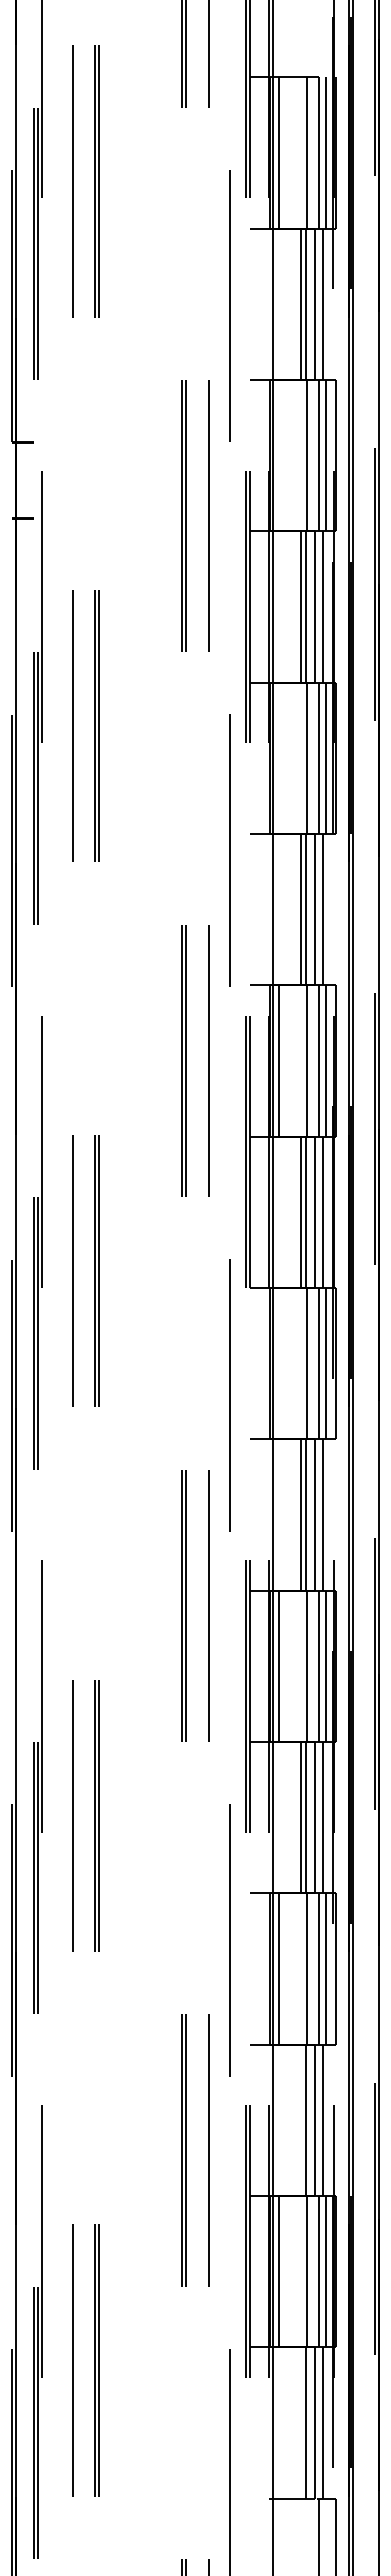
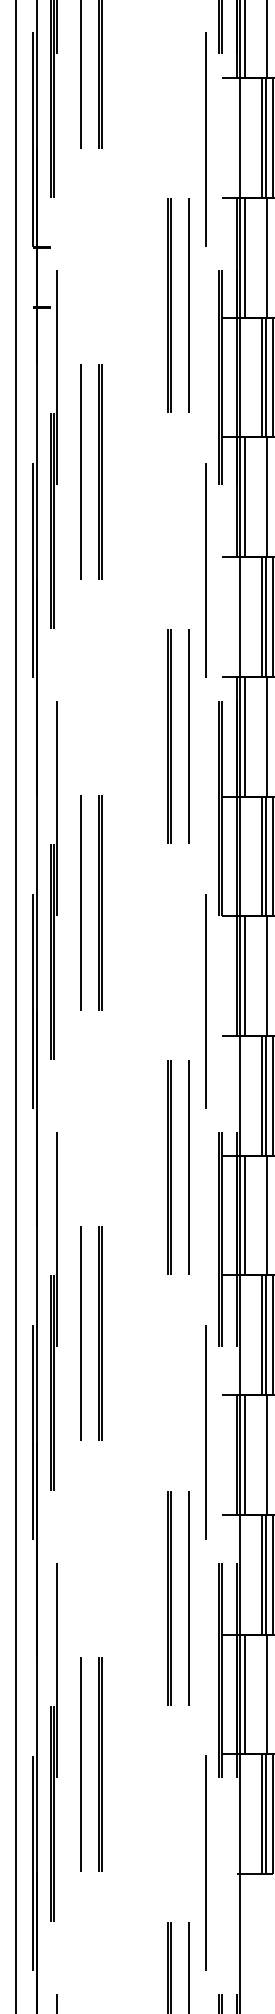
line: (278, 455) -> (244, 257), added
line: (278, 757) -> (244, 496), added
line: (278, 1363) -> (244, 975), added
line: (301, 2120) -> (262, 1574), added
line: (301, 2422) -> (262, 1813), added

